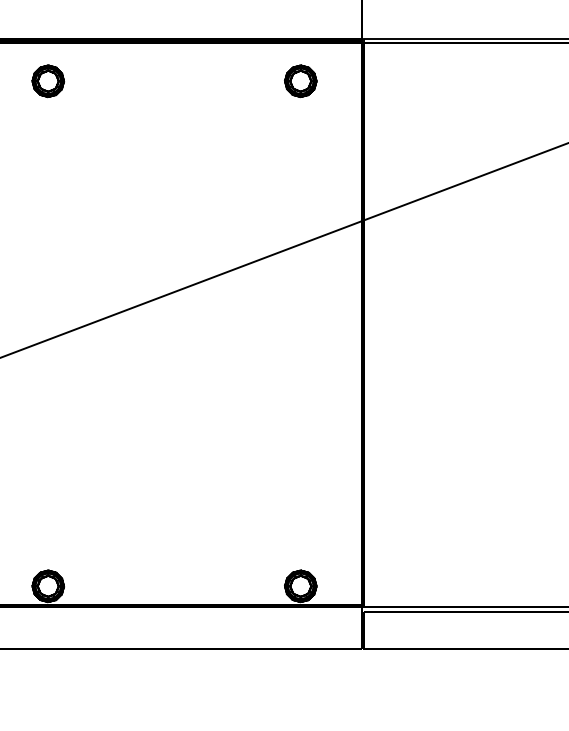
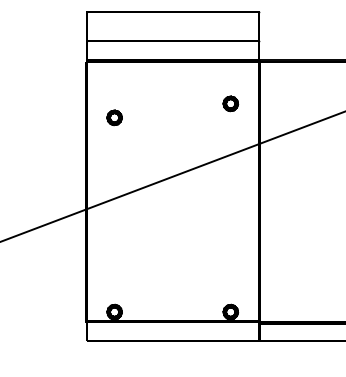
part: (48, 80) -> (114, 117), moved
part: (300, 80) -> (230, 103), moved

